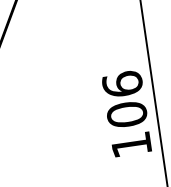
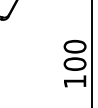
text: (121, 83) -> (74, 46), 106 -> 100

